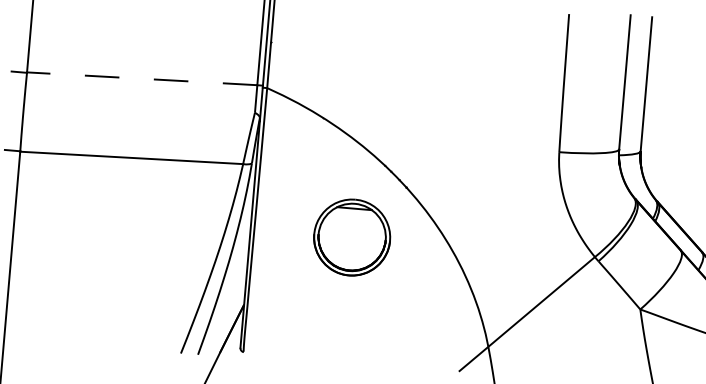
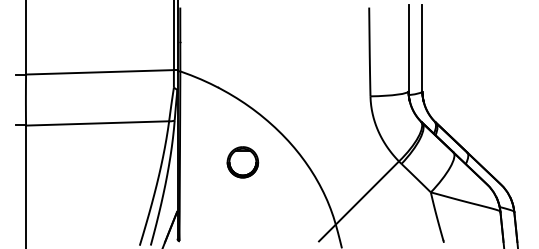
line: (141, 79) -> (99, 72), dashed -> solid
part: (351, 237) -> (242, 162), size x0.62

